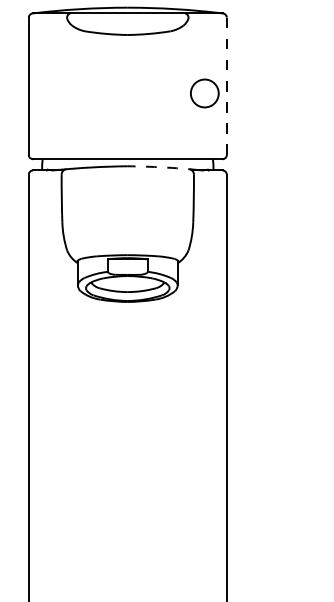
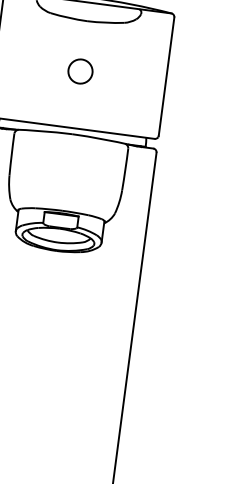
line: (226, 86) -> (166, 76), dashed -> solid
circle: (204, 93) -> (80, 71), moved
arc: (163, 167) -> (102, 139), dashed -> solid

